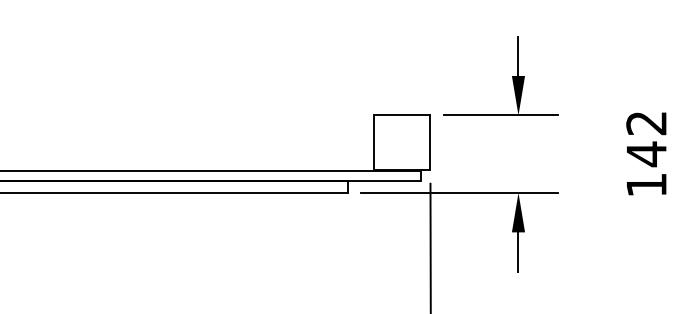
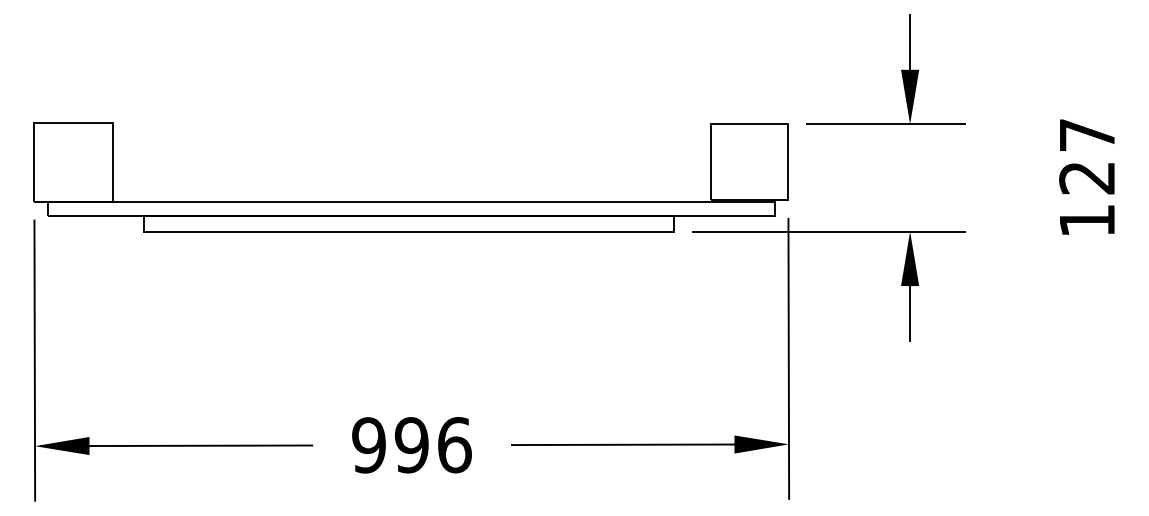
text: (646, 139) -> (1086, 157), 142 -> 127

